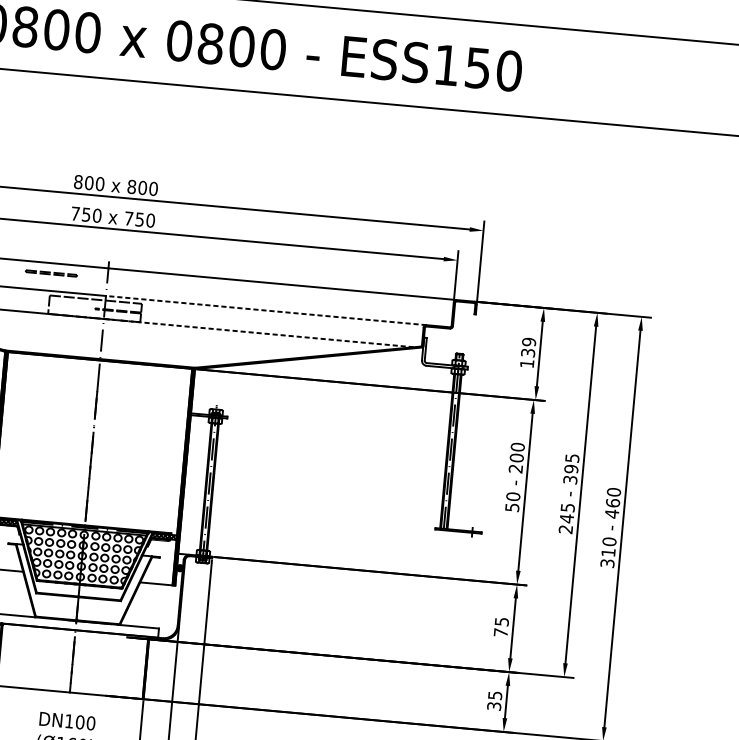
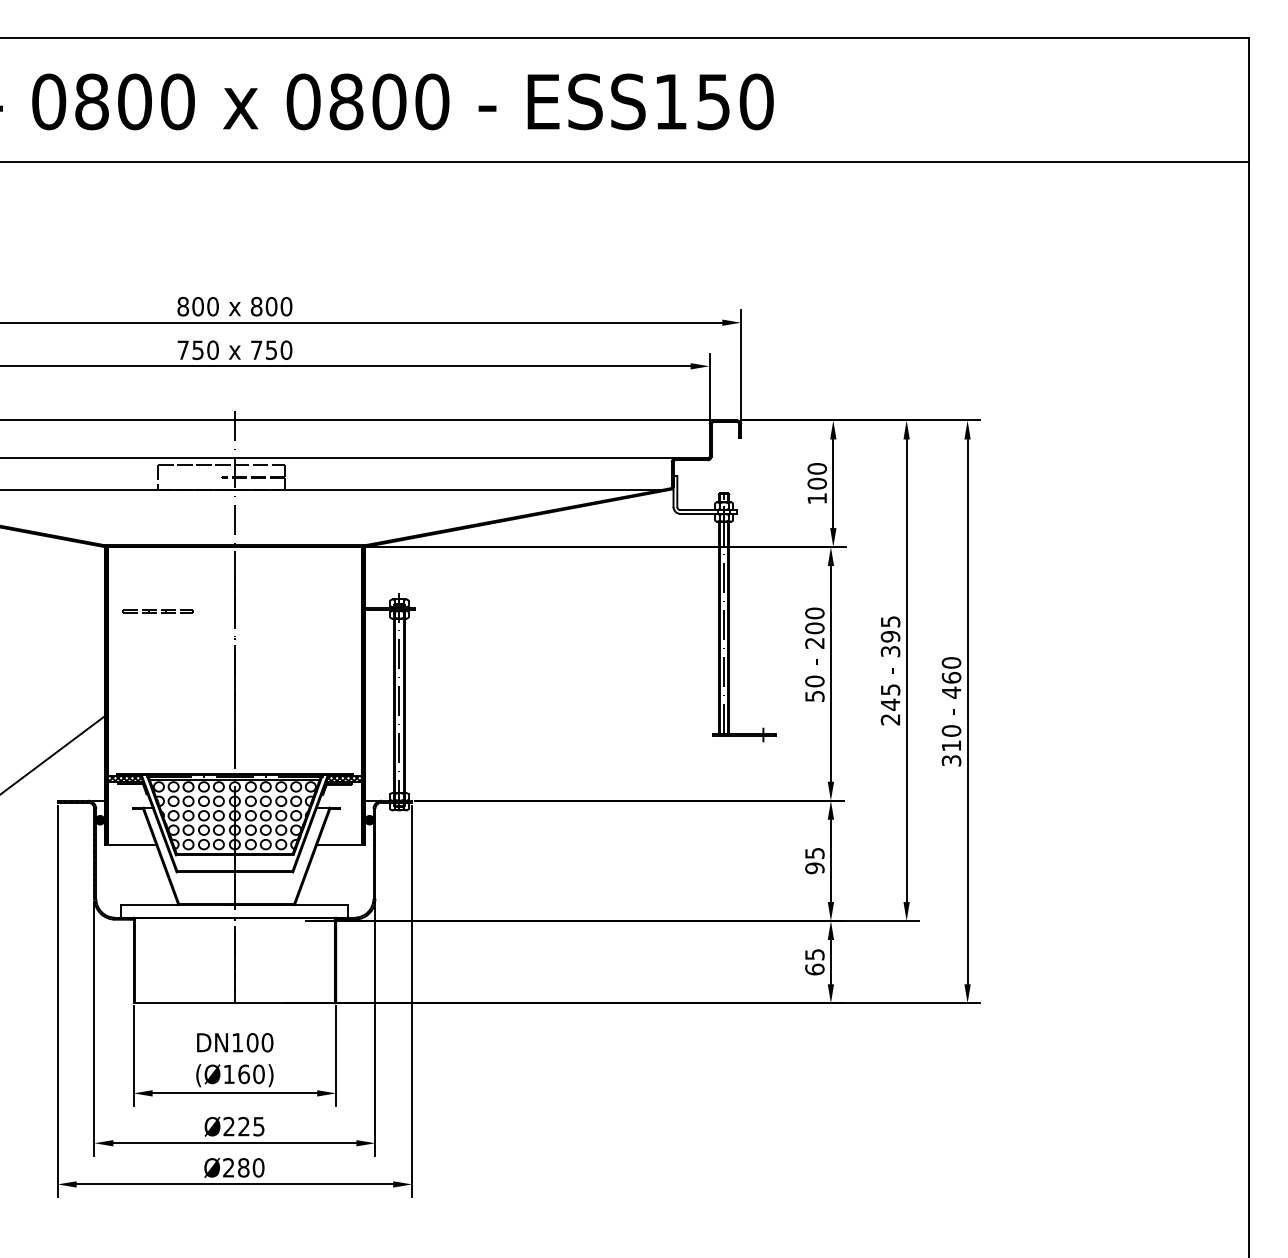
line: (50, 272) -> (156, 610), moved
line: (265, 310) -> (454, 458), dashed -> solid
line: (258, 333) -> (447, 490), dashed -> solid
text: (528, 347) -> (817, 476), 139 -> 100
text: (500, 632) -> (814, 868), 75 -> 95
text: (493, 706) -> (814, 969), 35 -> 65

